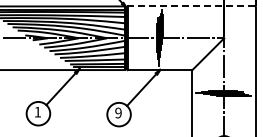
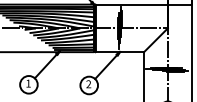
line: (191, 6) -> (143, 4), dashed -> solid
text: (118, 113) -> (88, 84), 9 -> 2

